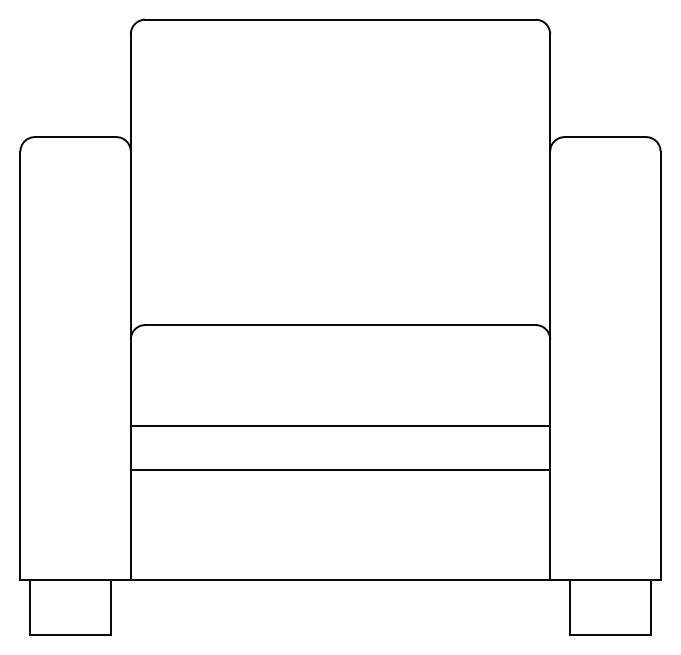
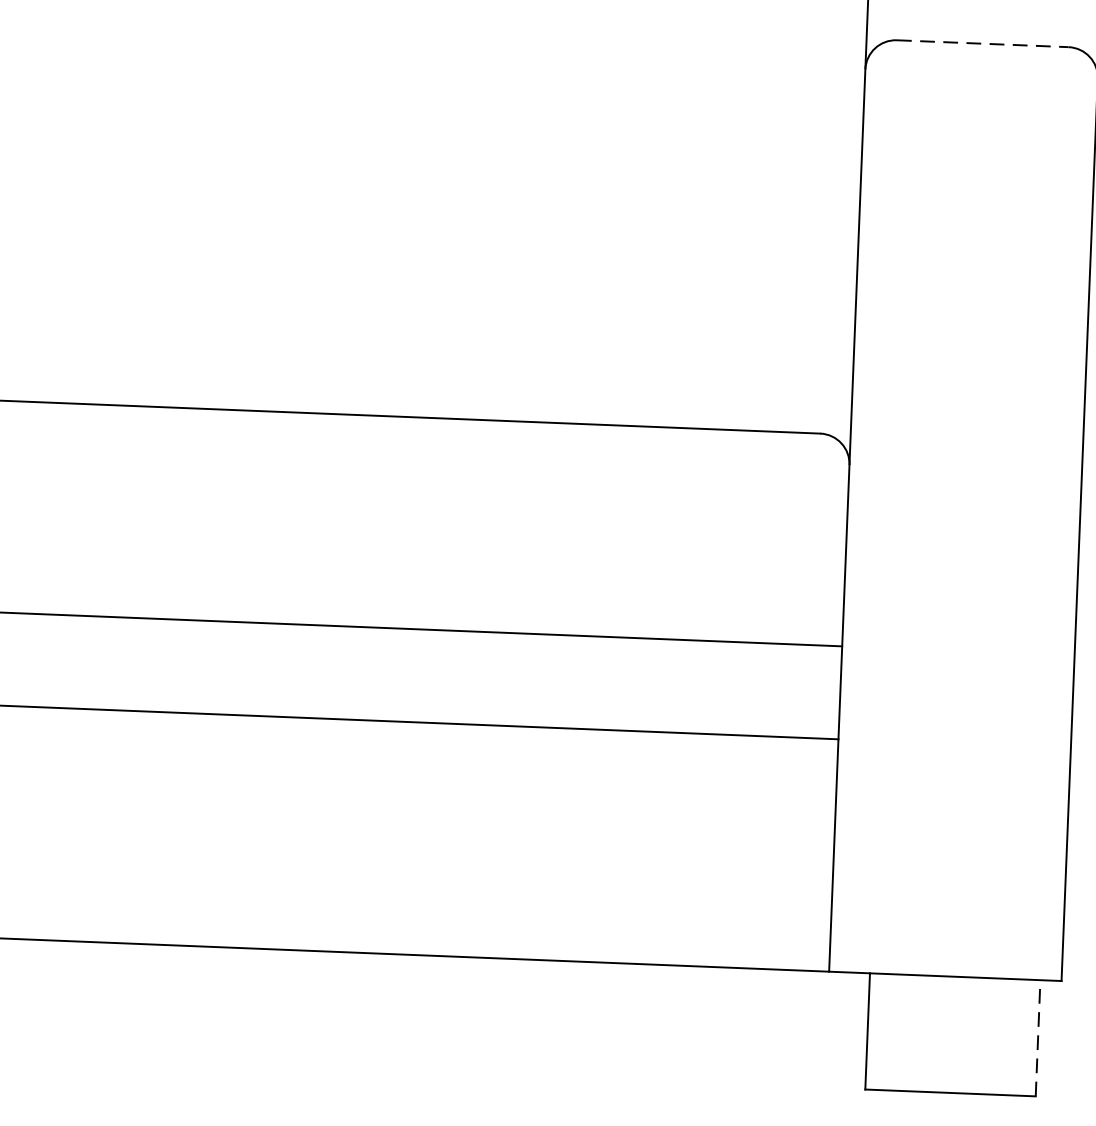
line: (605, 137) -> (983, 44), solid -> dashed
line: (650, 607) -> (1038, 1037), solid -> dashed

